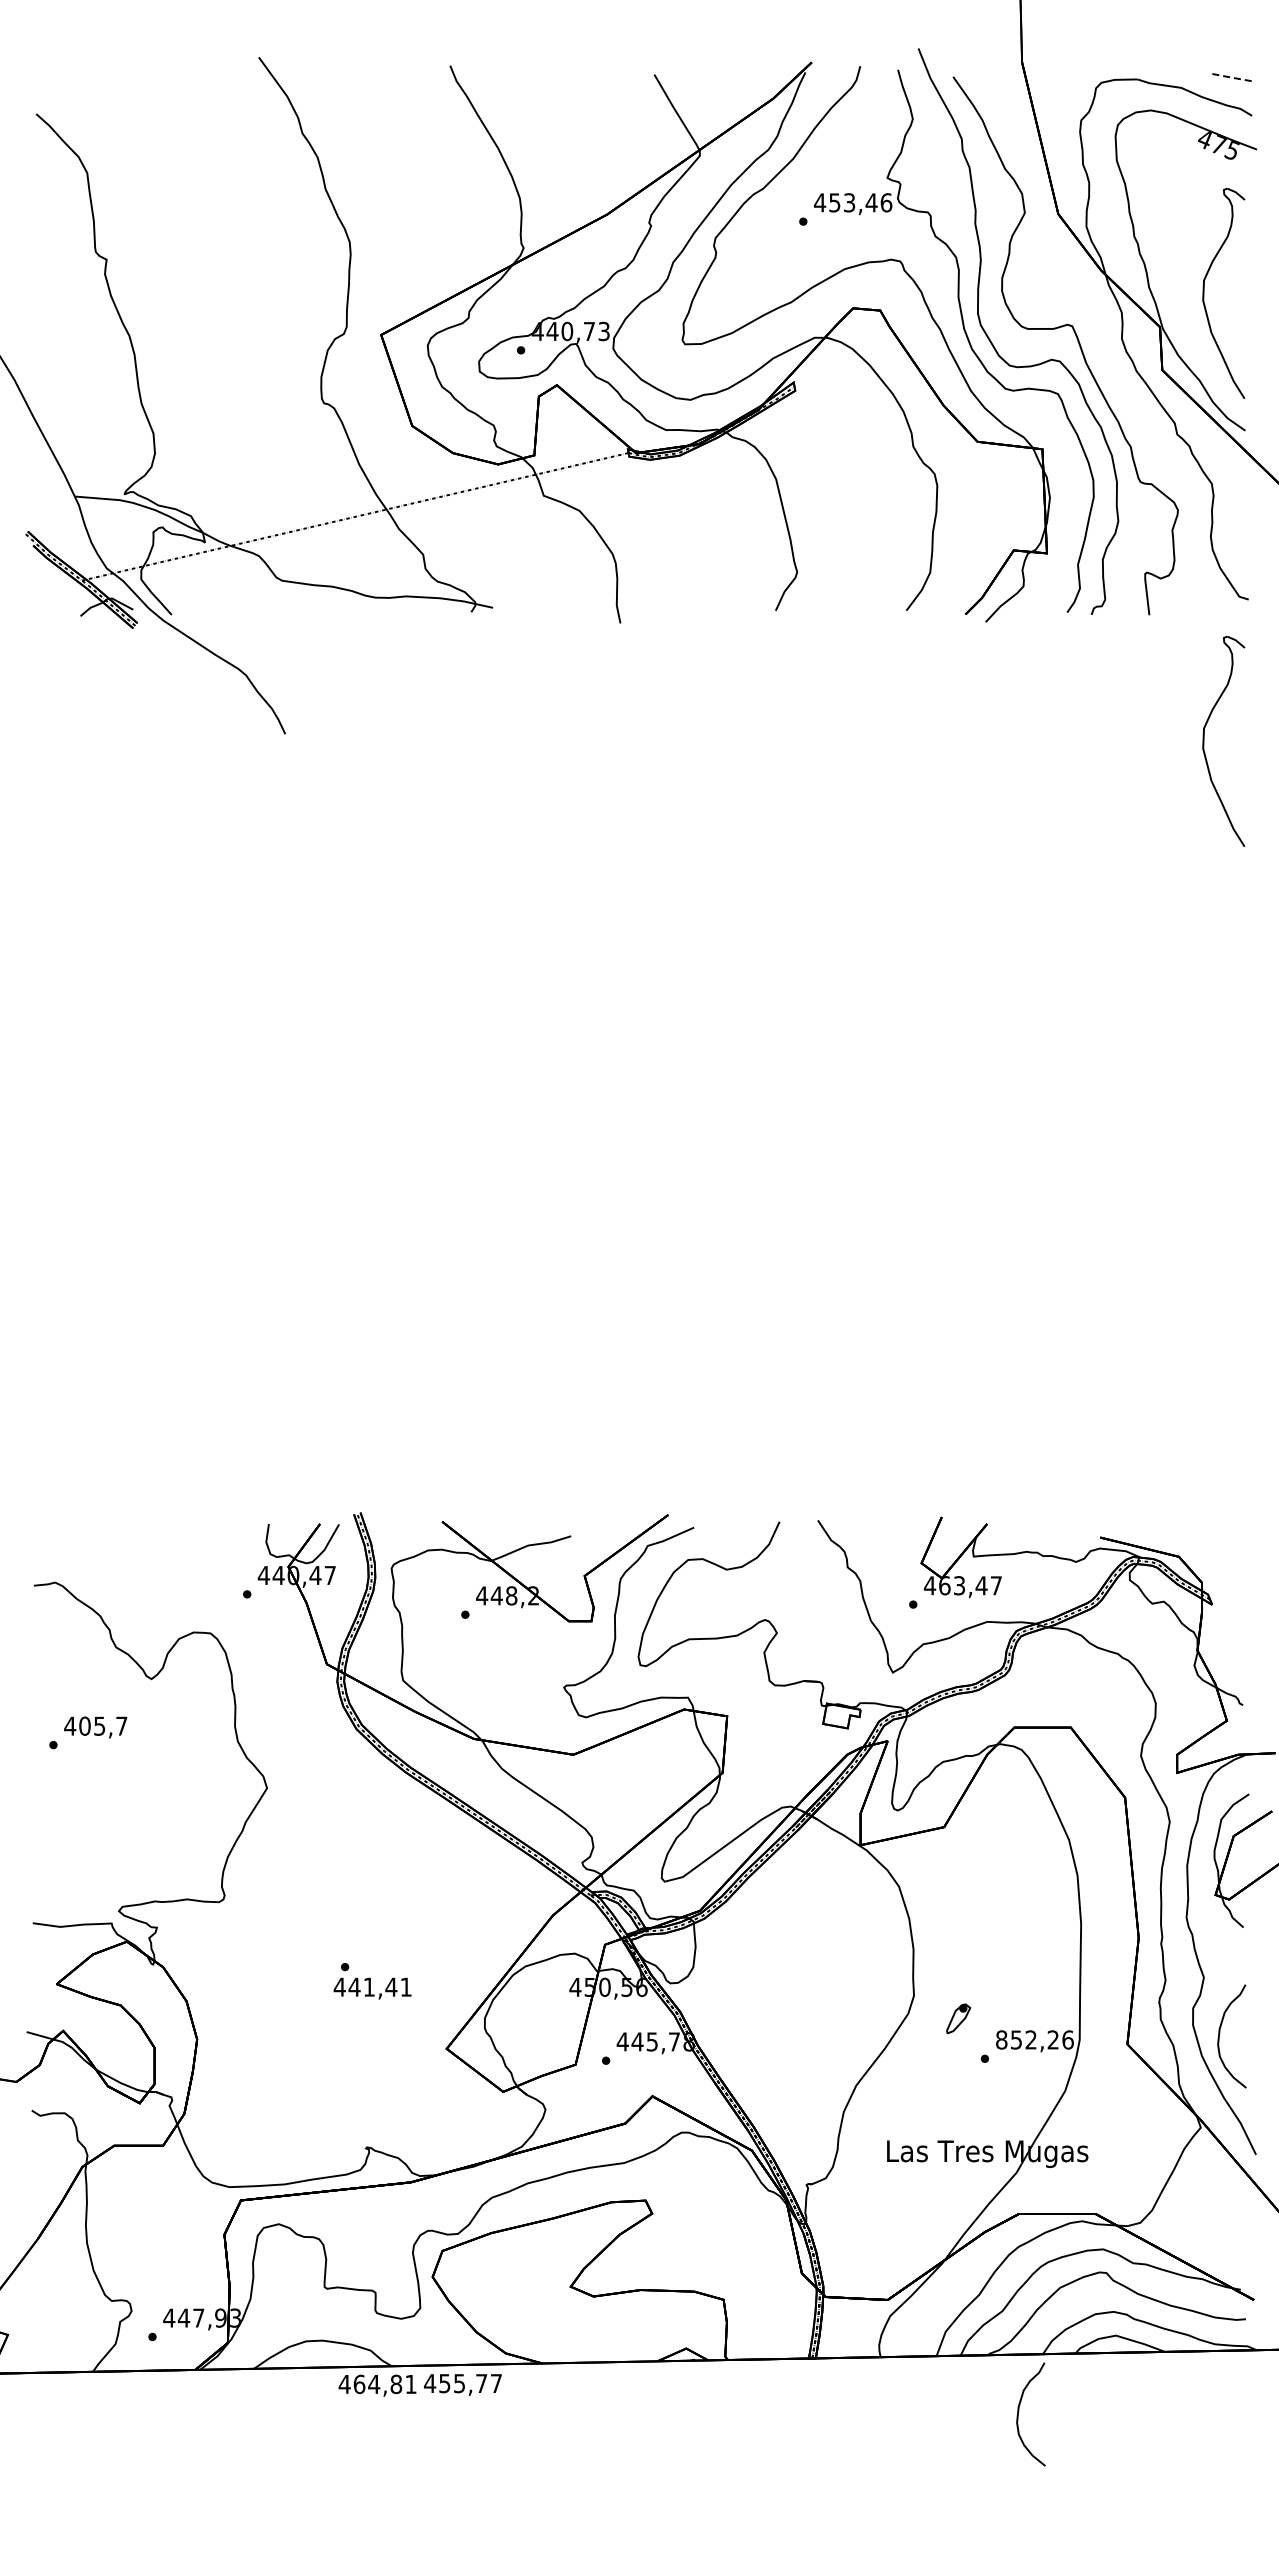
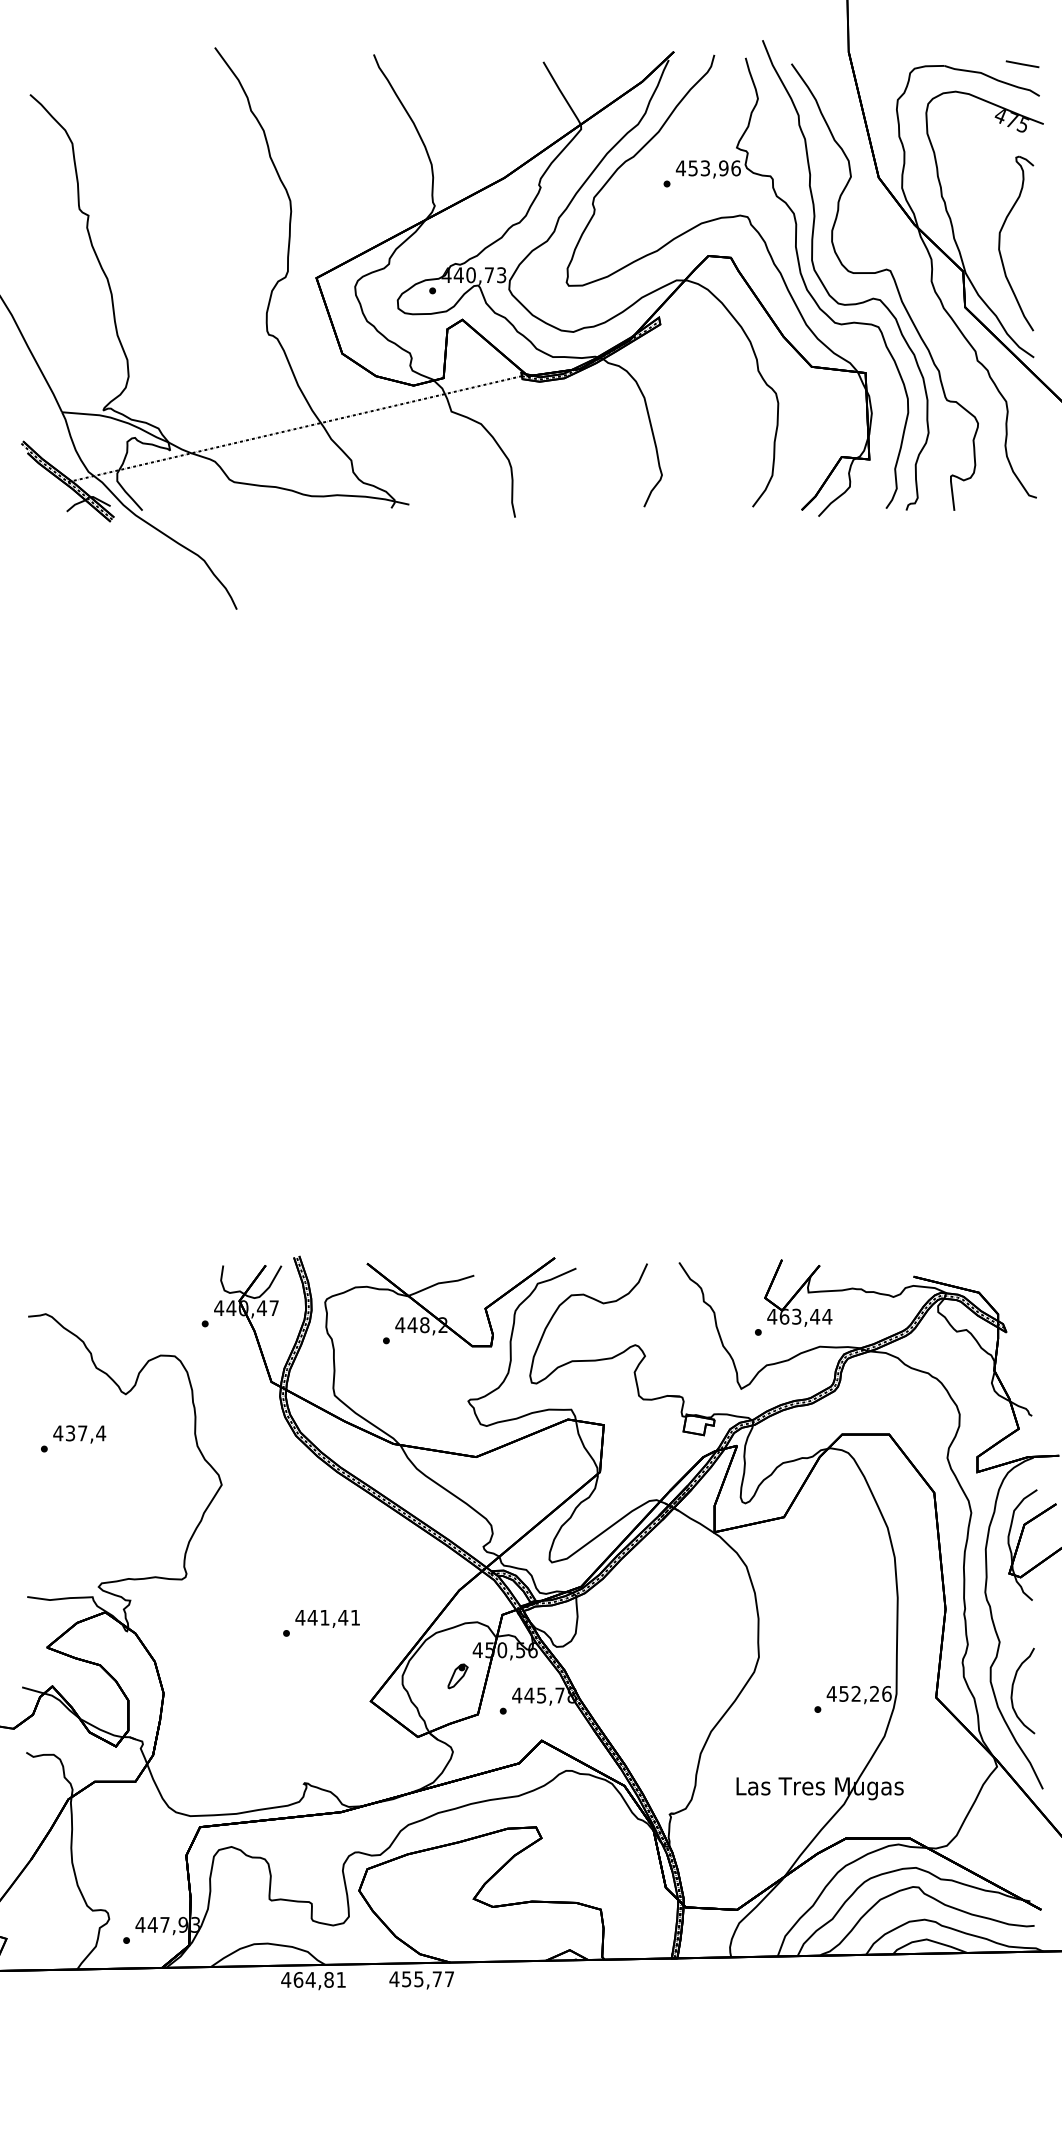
line: (1231, 77) -> (1022, 64), dashed -> solid
text: (871, 202) -> (723, 168), 453,46 -> 453,96
part: (1204, 741) -> (1000, 615), removed
text: (996, 1585) -> (827, 1316), 463,47 -> 463,44
text: (103, 1725) -> (85, 1432), 405,7 -> 437,4
text: (372, 1988) -> (327, 1618), moved
part: (958, 2018) -> (457, 1676), moved
text: (1001, 2039) -> (831, 1693), 852,26 -> 452,26
text: (462, 2384) -> (421, 1980), moved
curve: (1019, 2411) -> (846, 2002), removed

